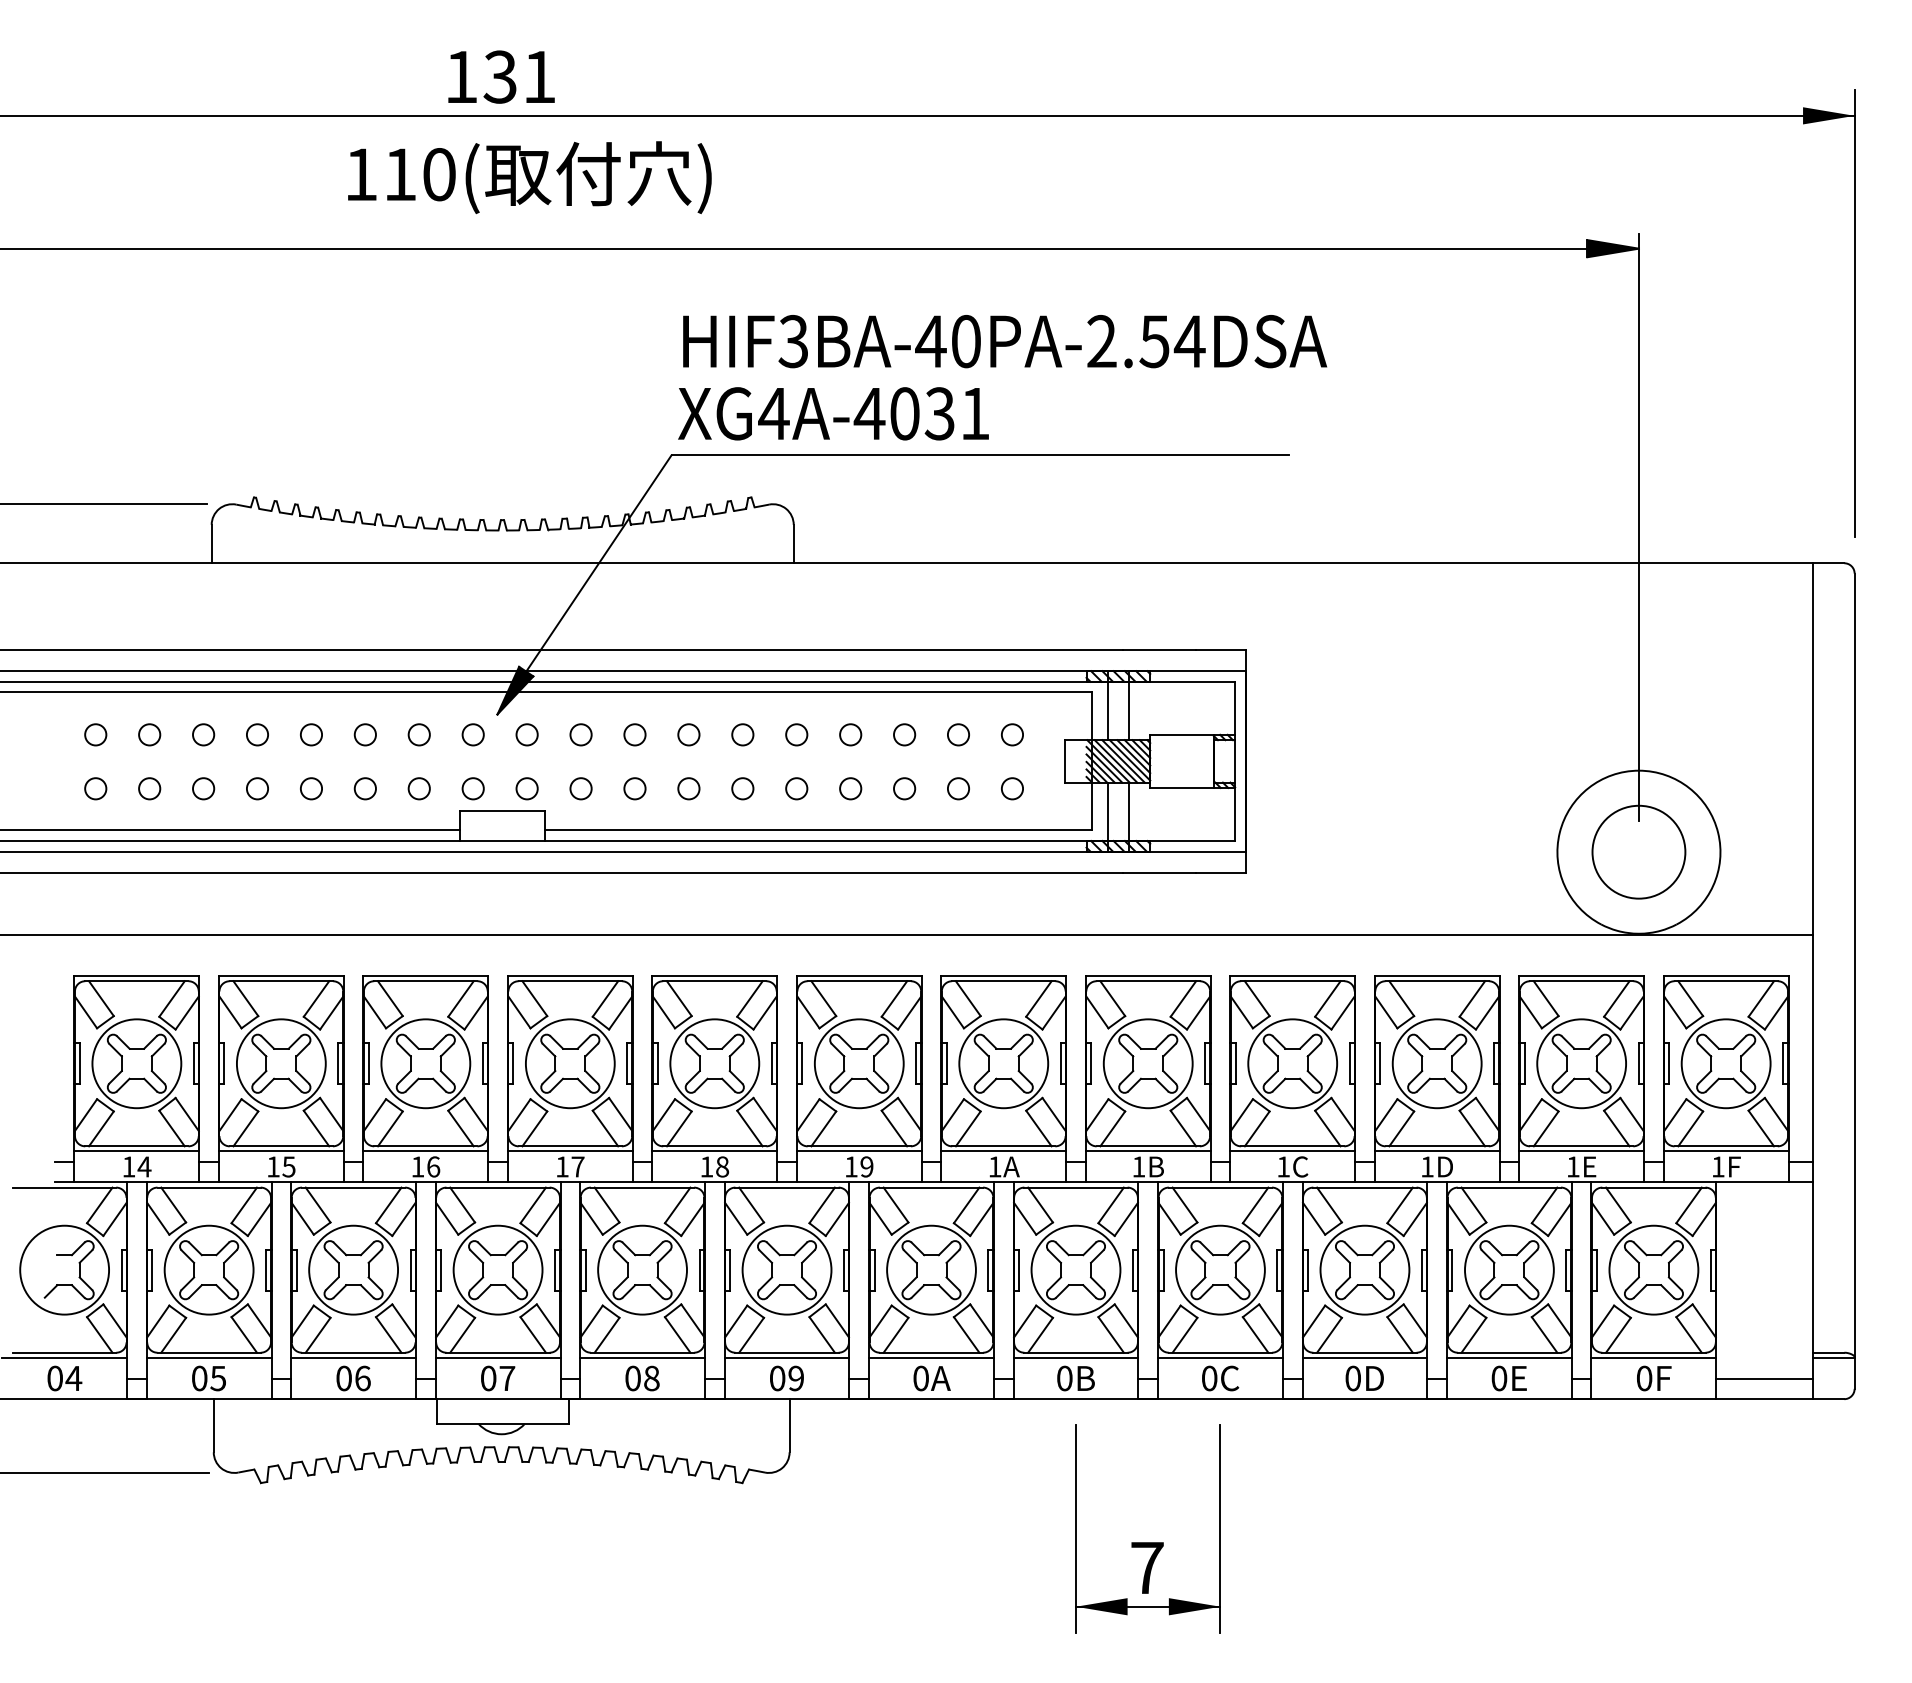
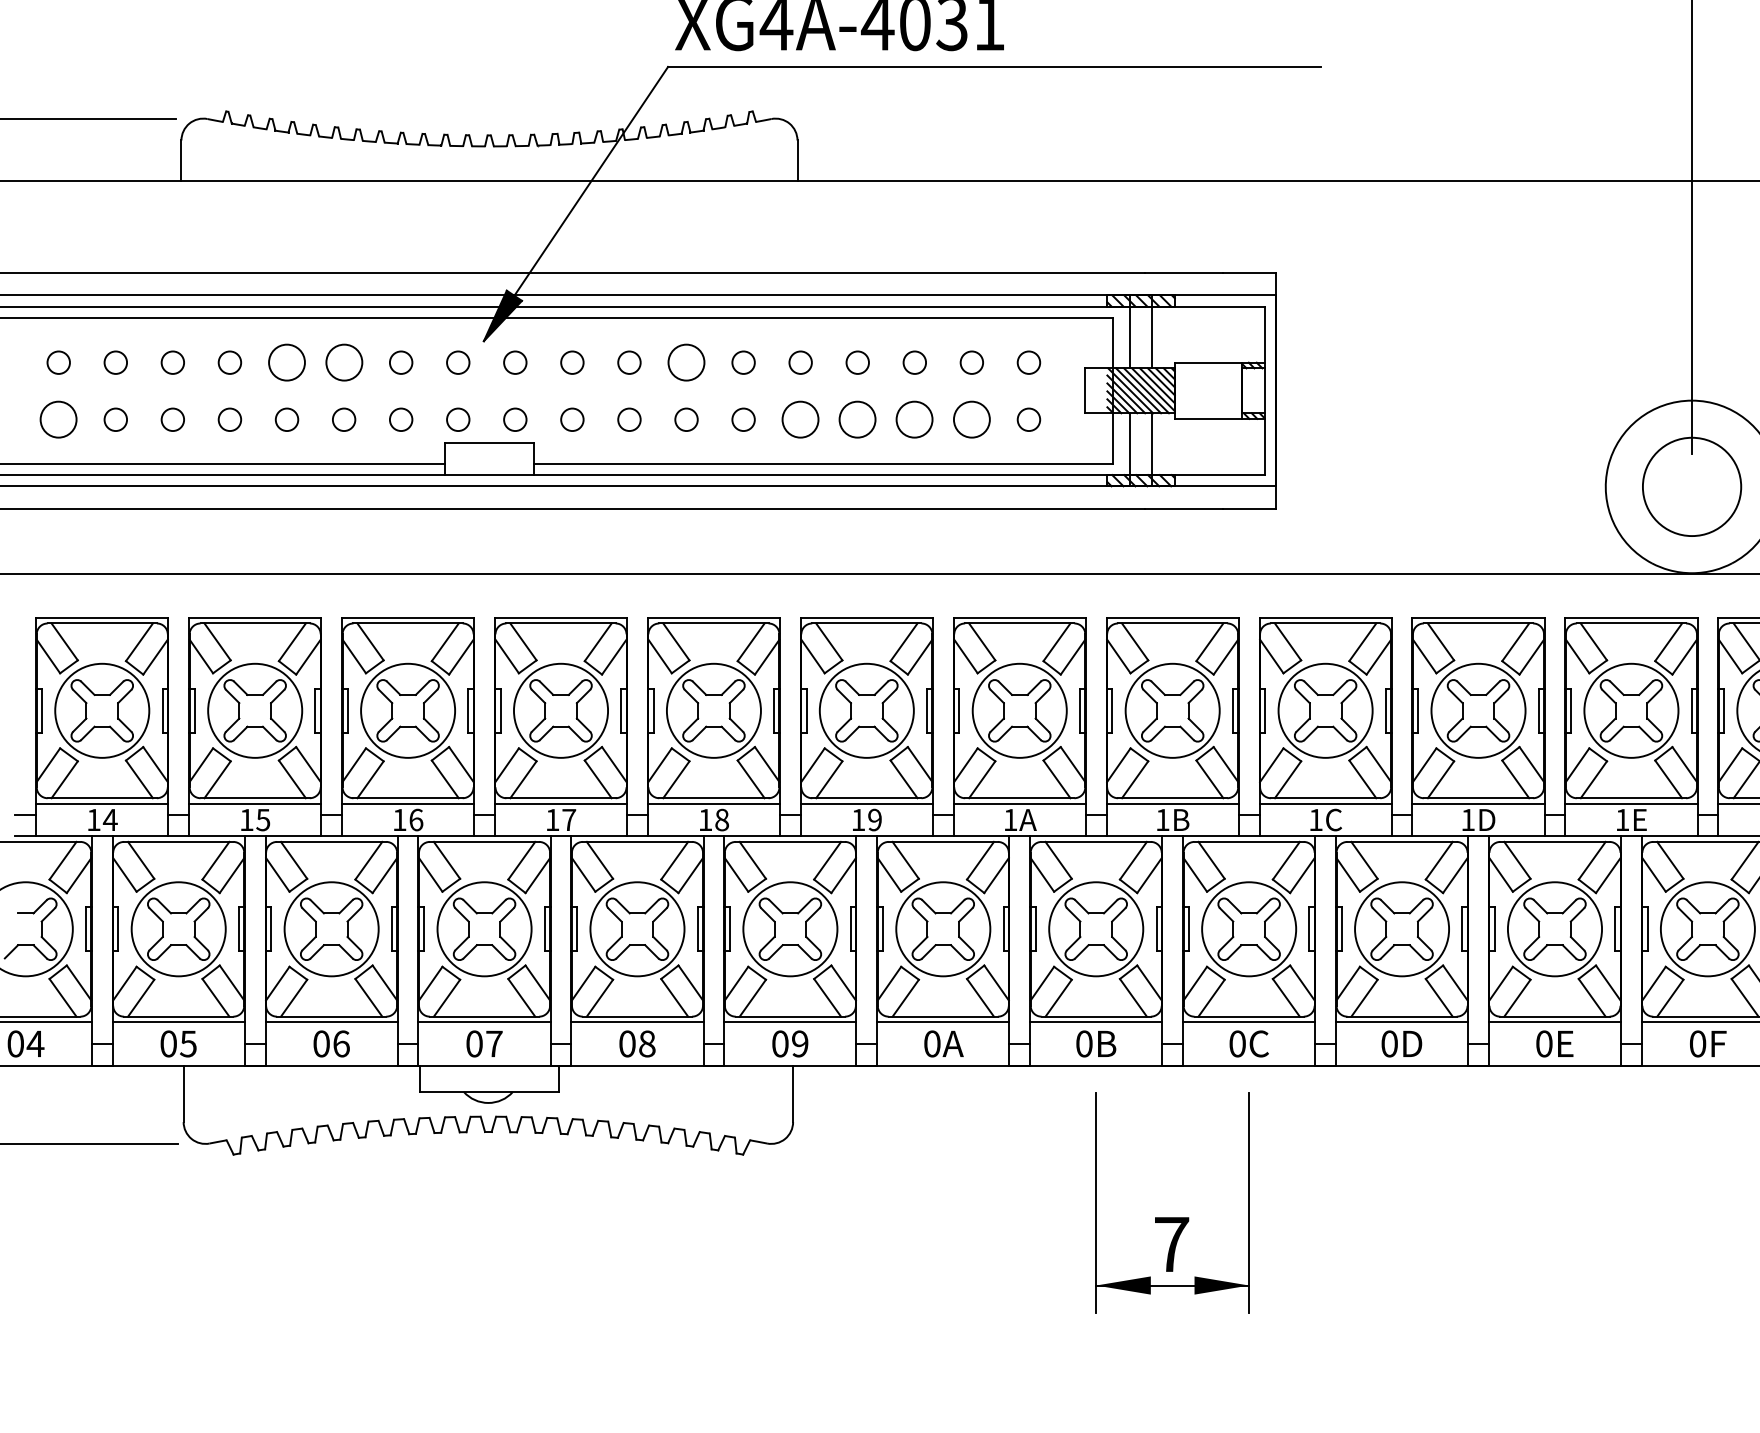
circle: (311, 734) -> (287, 362), size x1.6
circle: (364, 734) -> (343, 362), size x1.6
circle: (688, 734) -> (686, 362), size x1.6
circle: (95, 788) -> (58, 419), size x1.6
circle: (796, 788) -> (800, 419), size x1.6
circle: (850, 788) -> (857, 419), size x1.6
circle: (904, 788) -> (914, 419), size x1.6
circle: (958, 788) -> (971, 419), size x1.6

